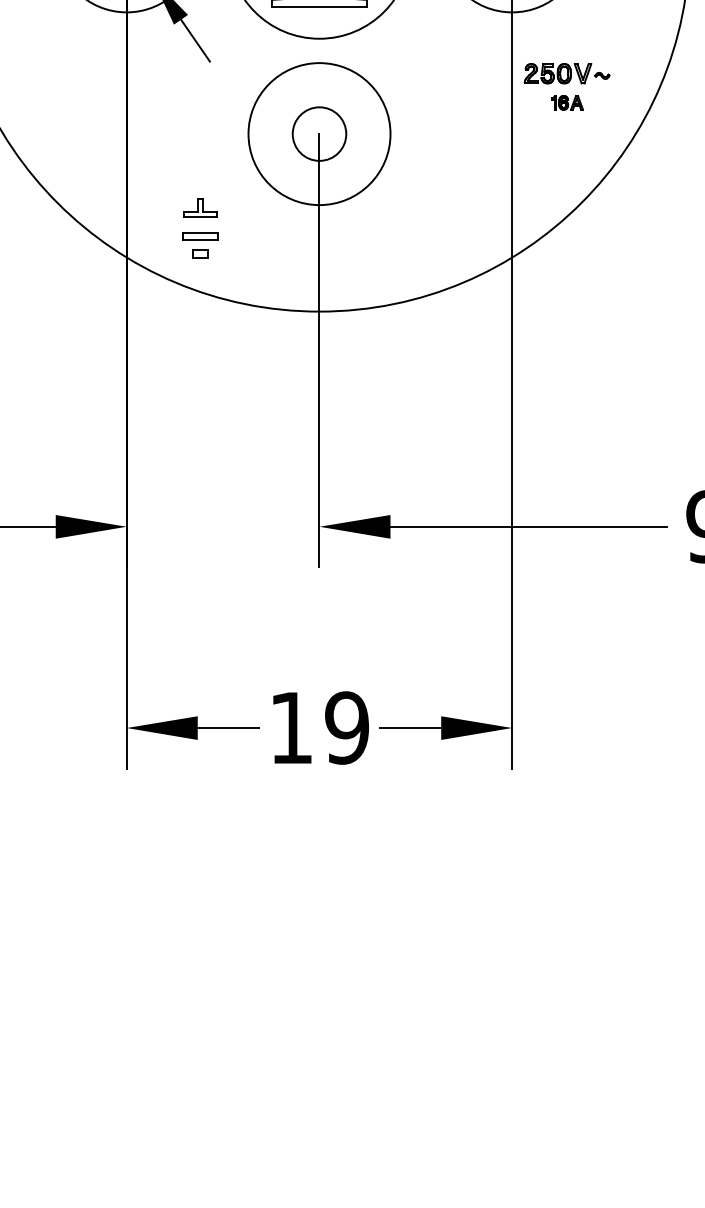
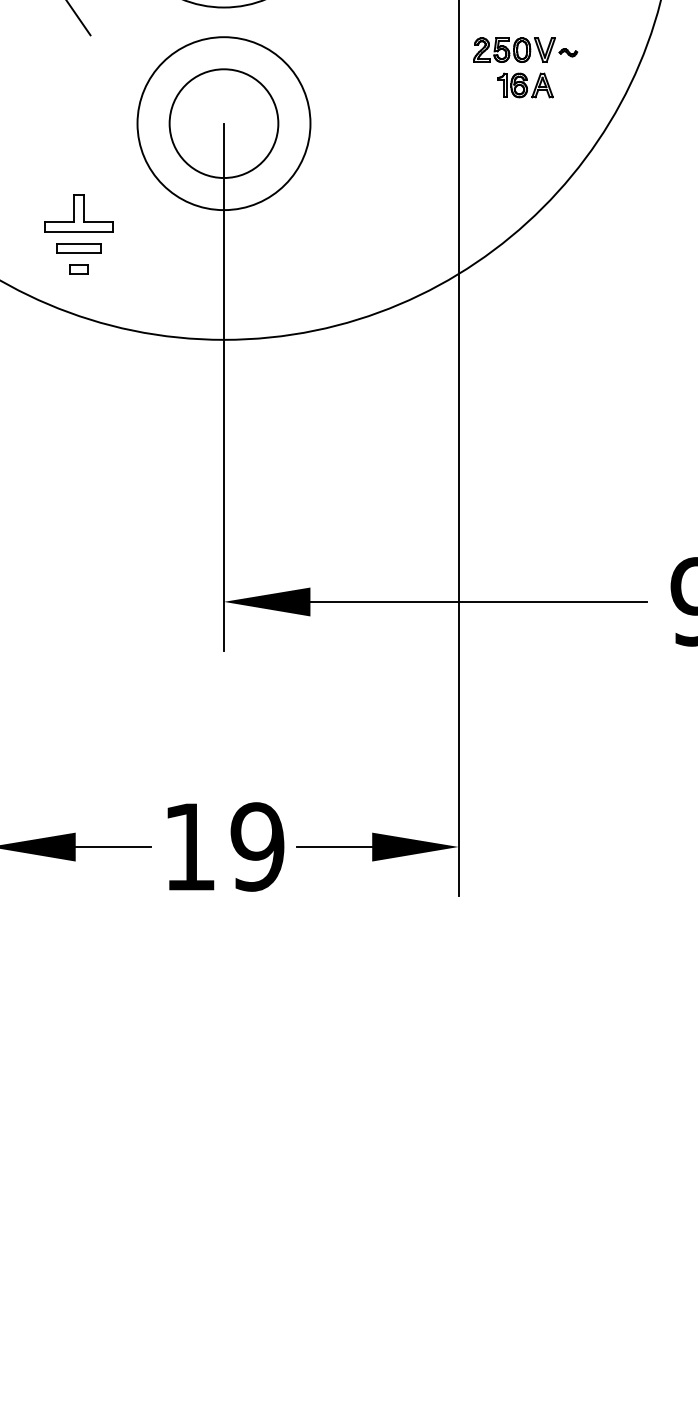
part: (567, 102) -> (526, 85), size x1.43
circle: (319, 133) -> (223, 122), size x1.67
part: (200, 207) -> (79, 213), size x1.67

